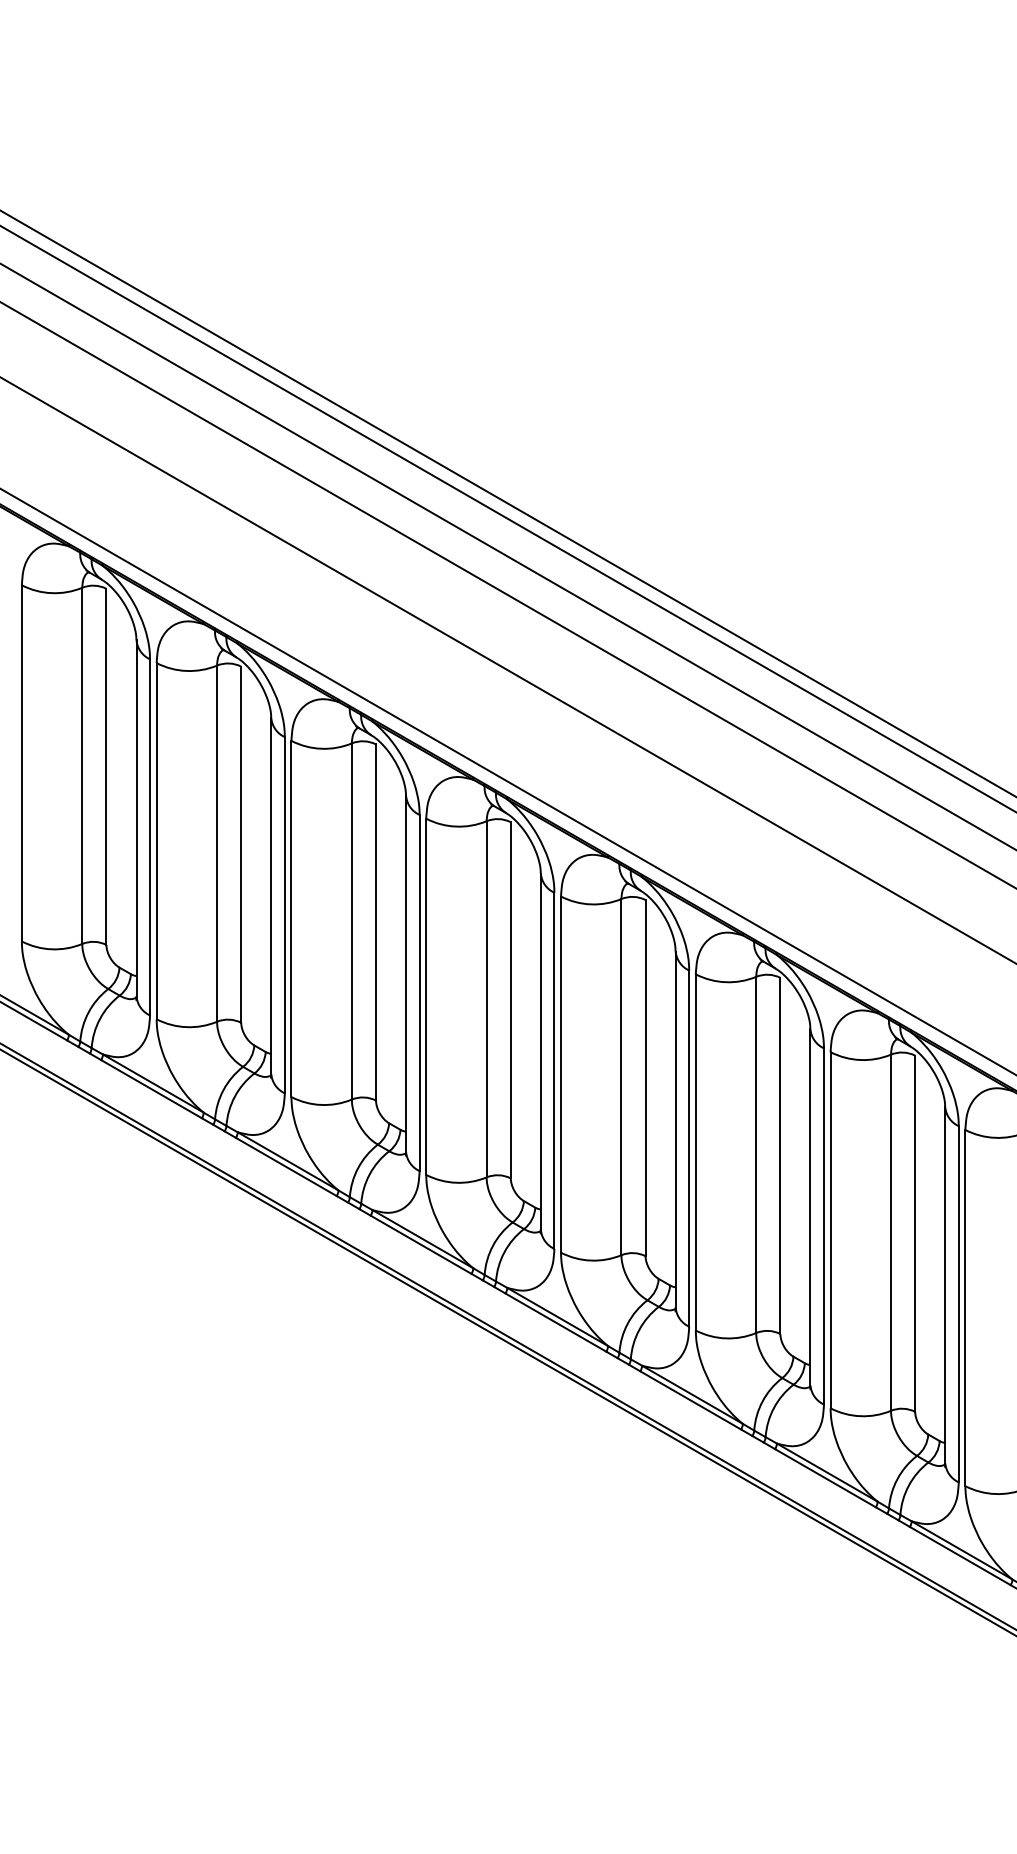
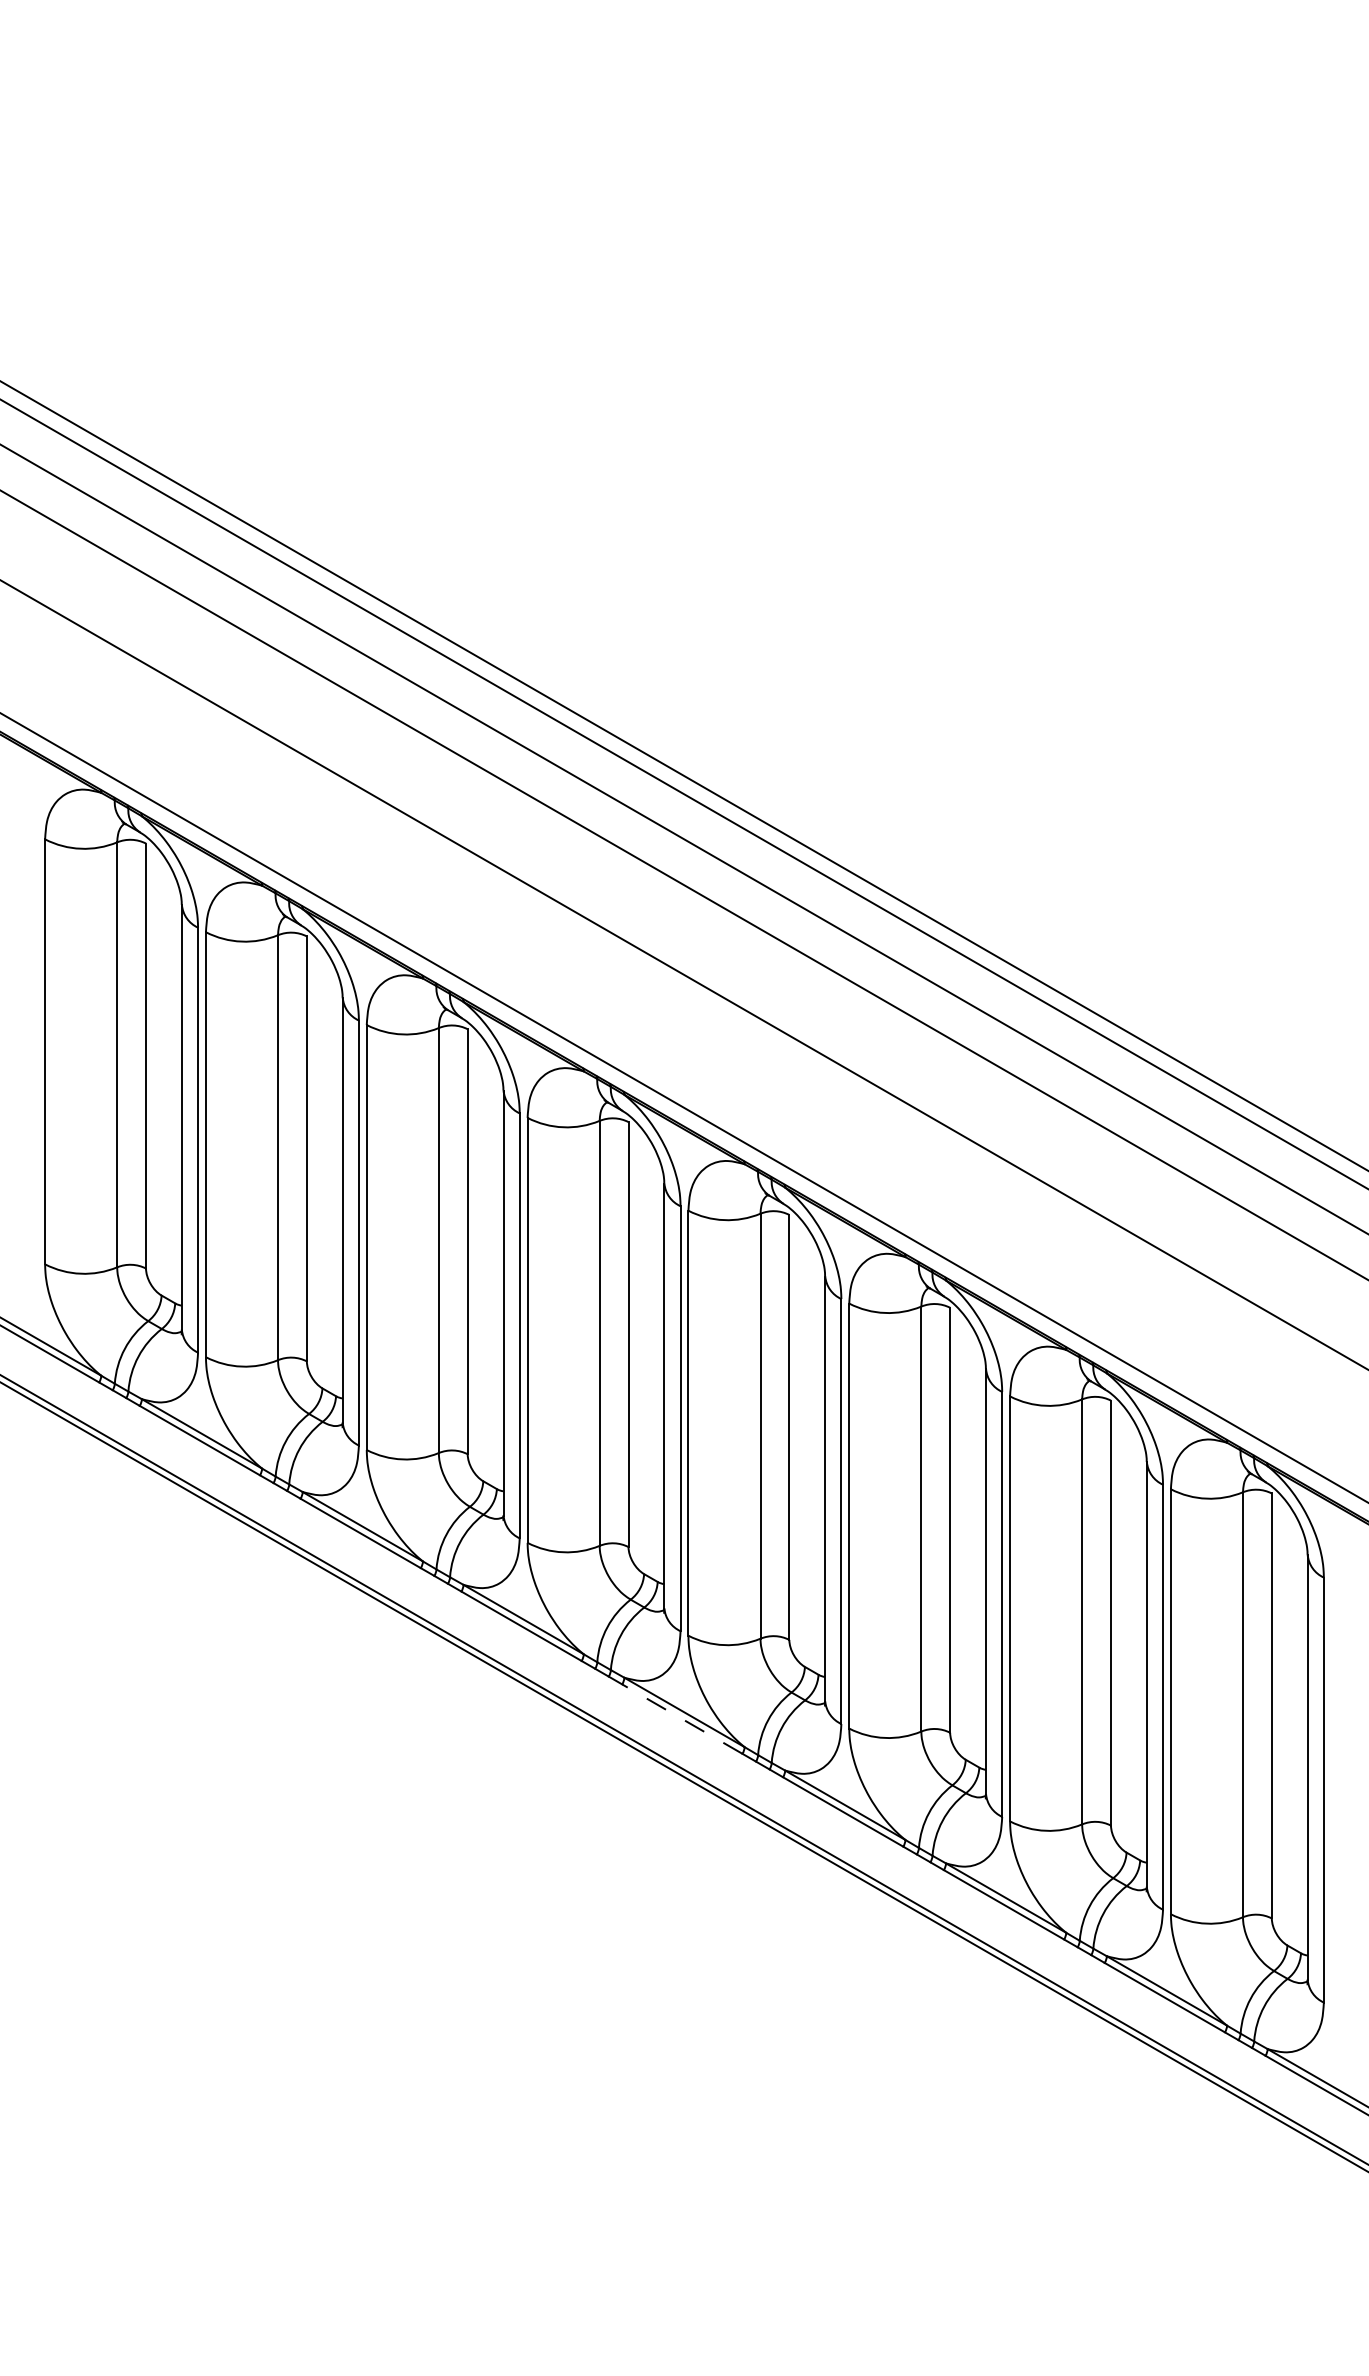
line: (555, 1322) -> (681, 1718), solid -> dashed

